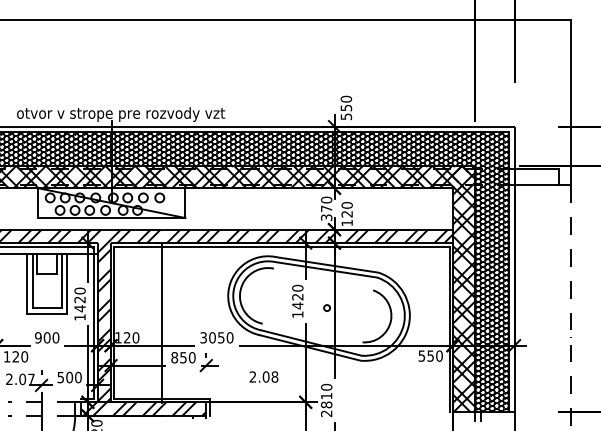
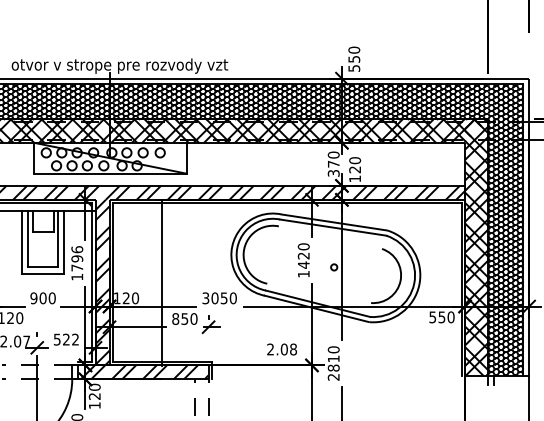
text: (79, 299) -> (76, 258), 1420 -> 1796
text: (263, 376) -> (281, 348), moved
text: (73, 377) -> (70, 339), 500 -> 522

